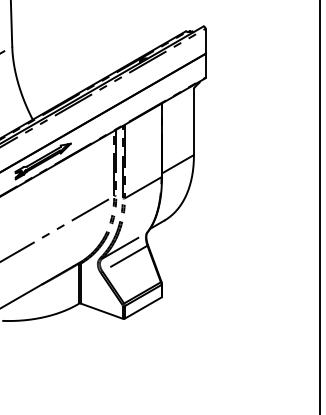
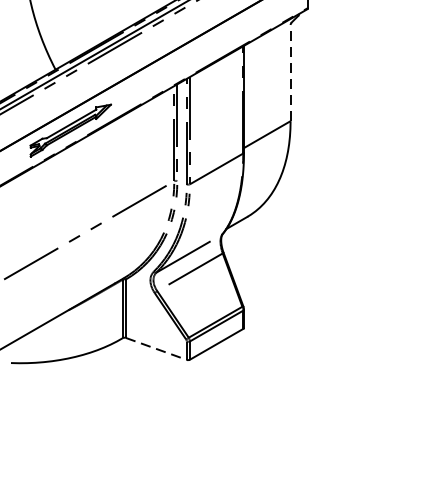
line: (193, 122) -> (289, 73), solid -> dashed
line: (102, 311) -> (157, 349), solid -> dashed

